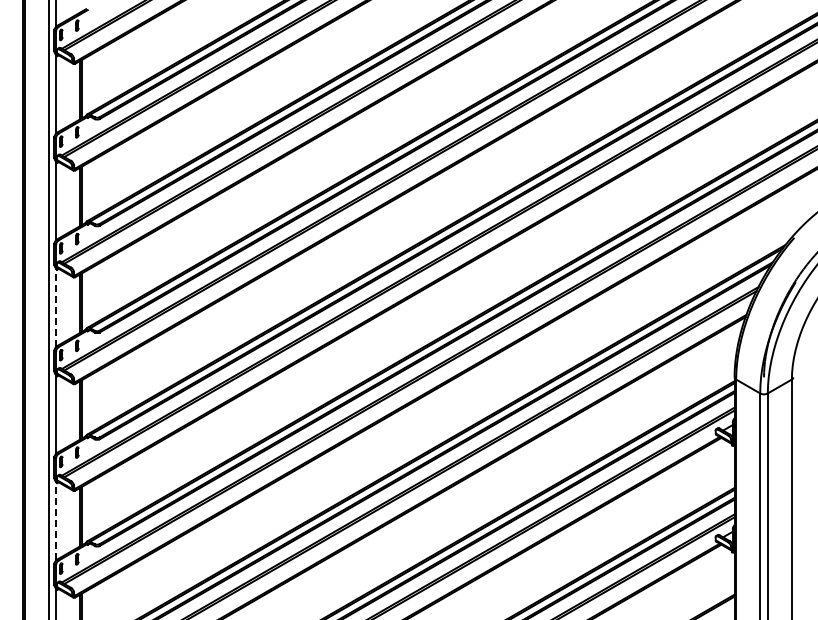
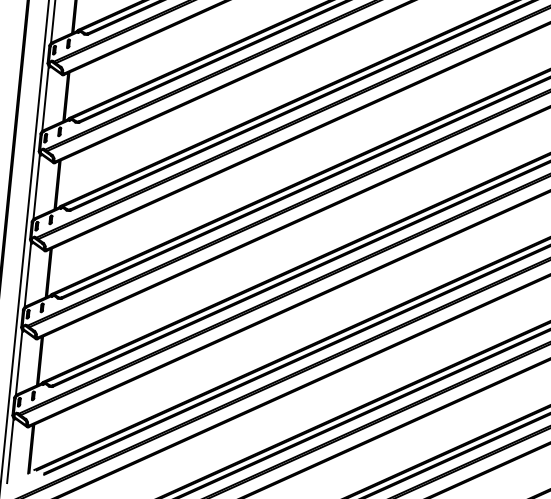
line: (56, 307) -> (36, 186), dashed -> solid
line: (56, 520) -> (19, 362), dashed -> solid

